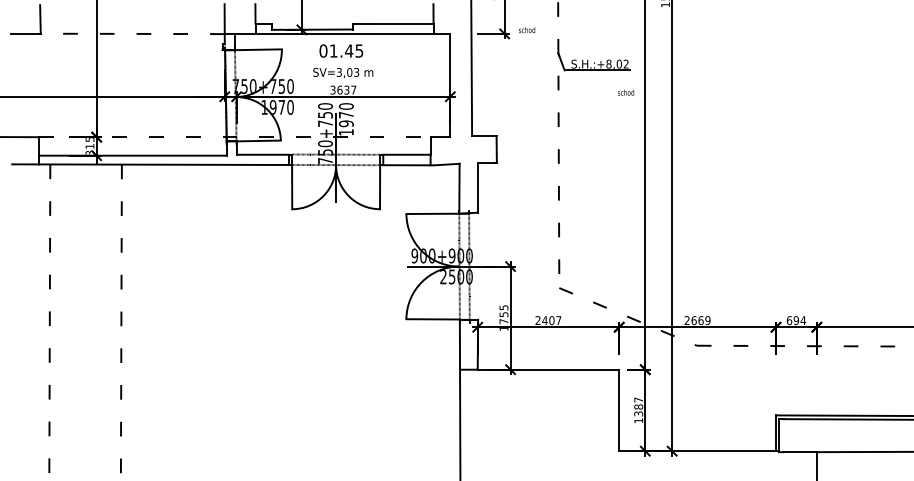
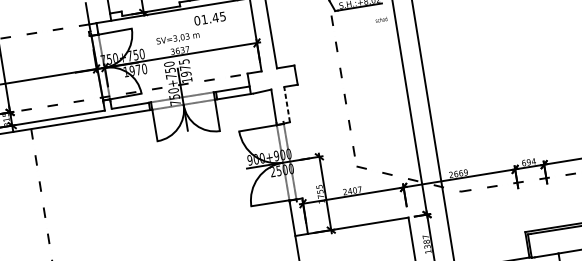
text: (341, 50) -> (210, 18), moved
text: (345, 106) -> (183, 61), 1970 -> 1975
line: (477, 187) -> (286, 104), solid -> dashed

